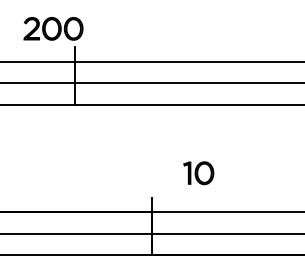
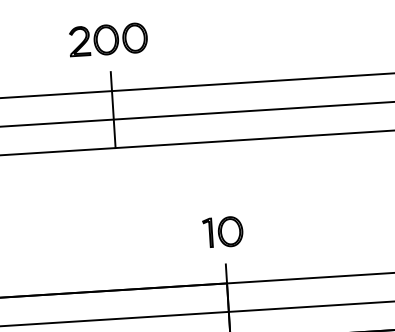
part: (53, 28) -> (108, 39), moved
part: (198, 173) -> (222, 232), moved

